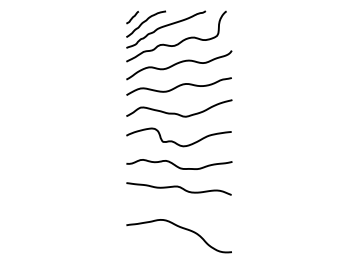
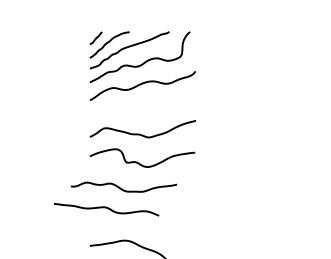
curve: (178, 86) -> (142, 107), removed
curve: (179, 166) -> (124, 189), moved
curve: (178, 187) -> (106, 208), moved

